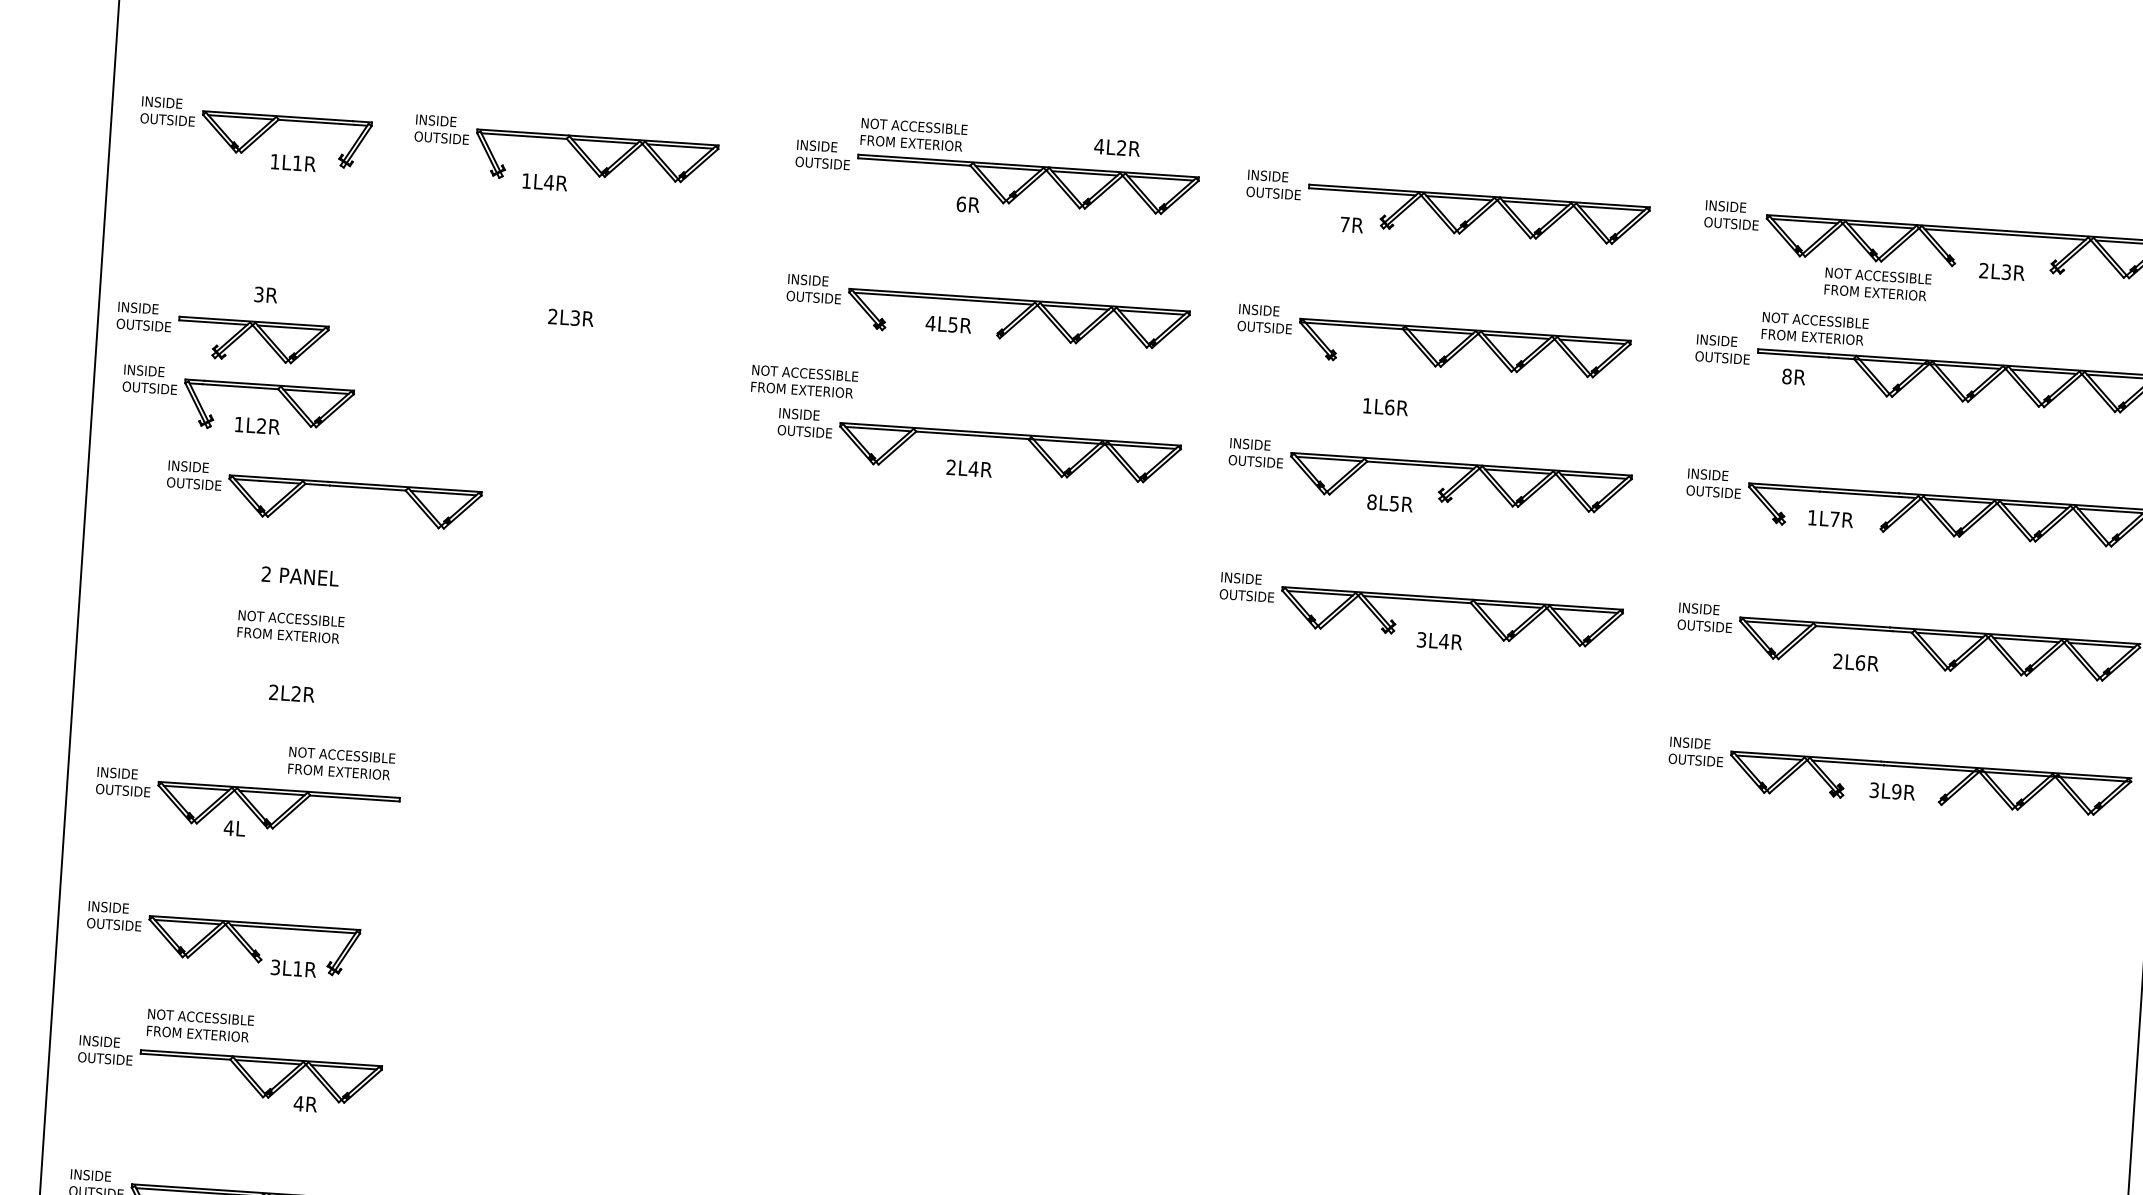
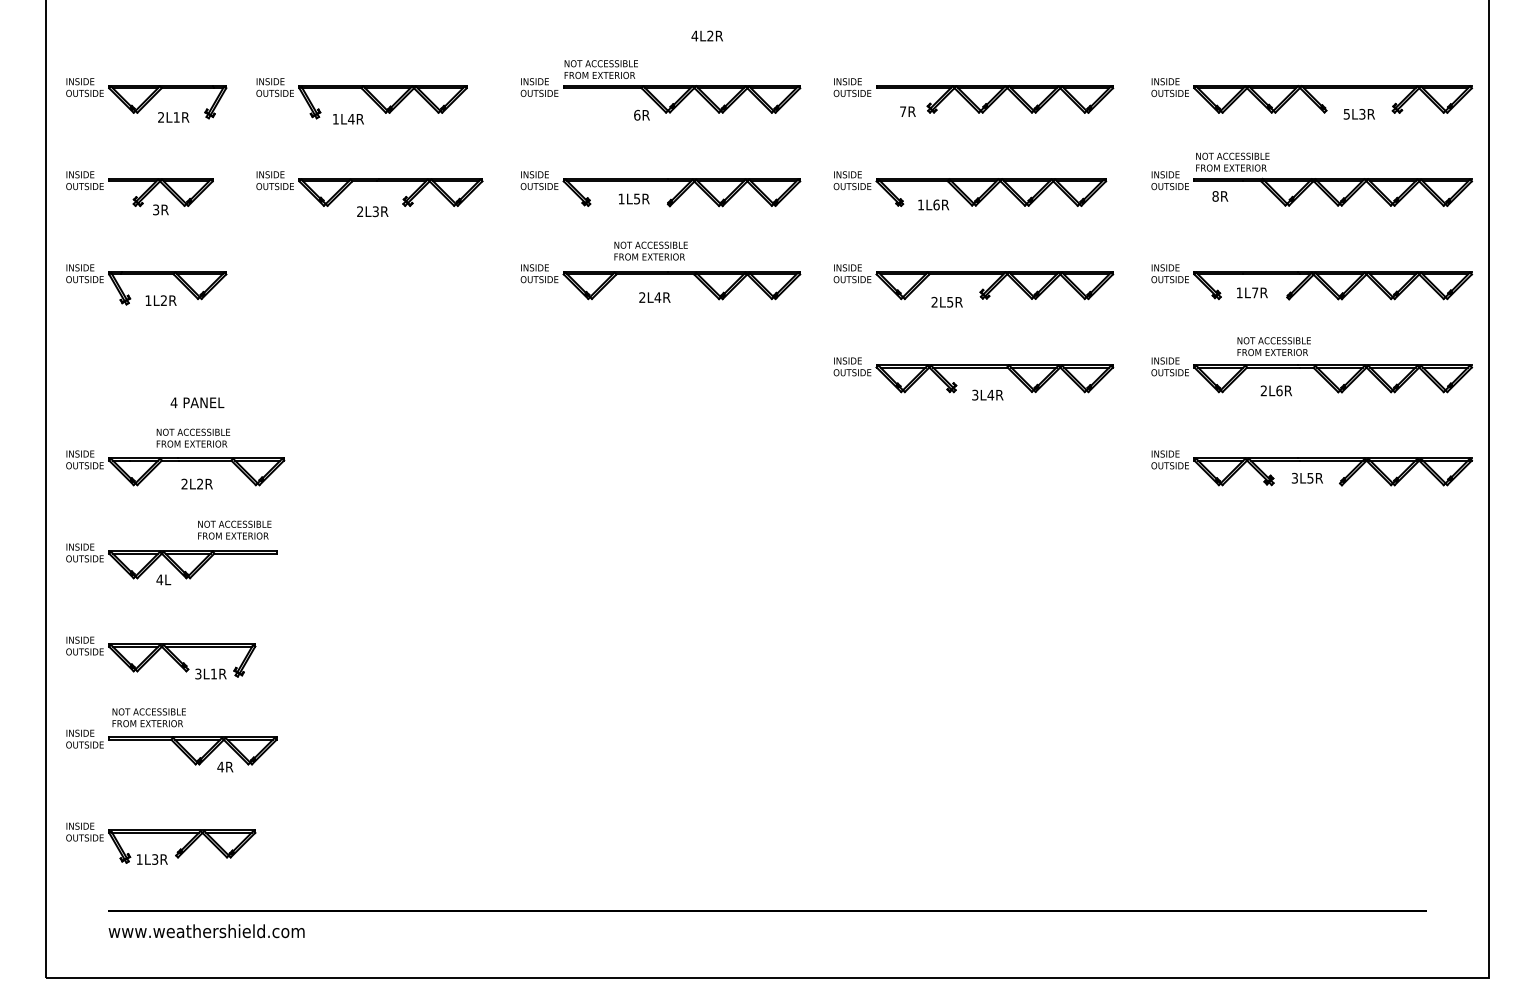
text: (1116, 146) -> (706, 35), moved
text: (274, 161) -> (160, 117), 1L1R -> 2L1R
text: (1983, 269) -> (1346, 113), 2L3R -> 5L3R
part: (569, 274) -> (369, 181), added
text: (1877, 284) -> (1273, 346), moved
text: (930, 322) -> (621, 198), 4L5R -> 1L5R
part: (222, 334) -> (139, 189), moved
text: (803, 380) -> (650, 250), moved
text: (1385, 406) -> (933, 204), moved
part: (325, 486) -> (175, 461), moved
text: (1371, 502) -> (934, 302), 8L5R -> 2L5R
text: (265, 573) -> (173, 402), 2 -> 4
text: (1896, 790) -> (1310, 477), 3L9R -> 3L5R

